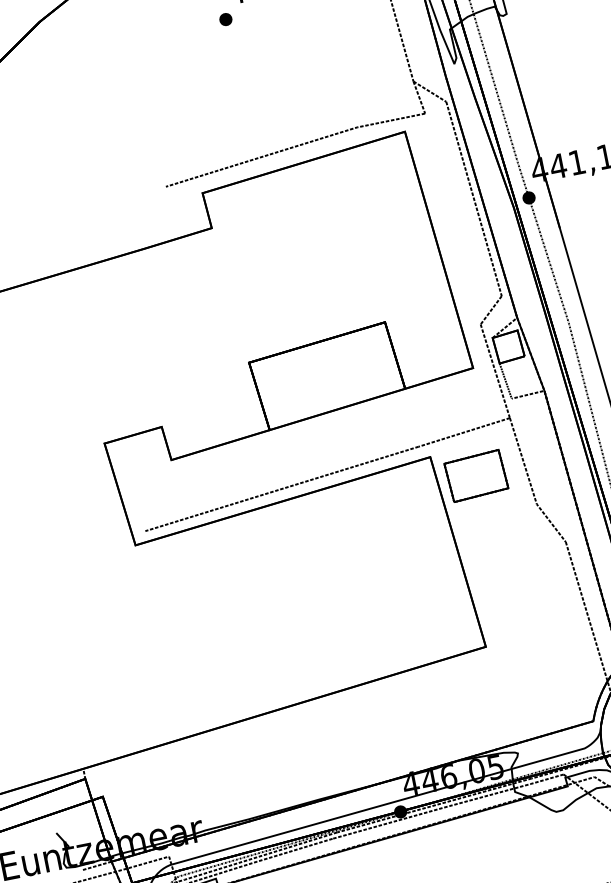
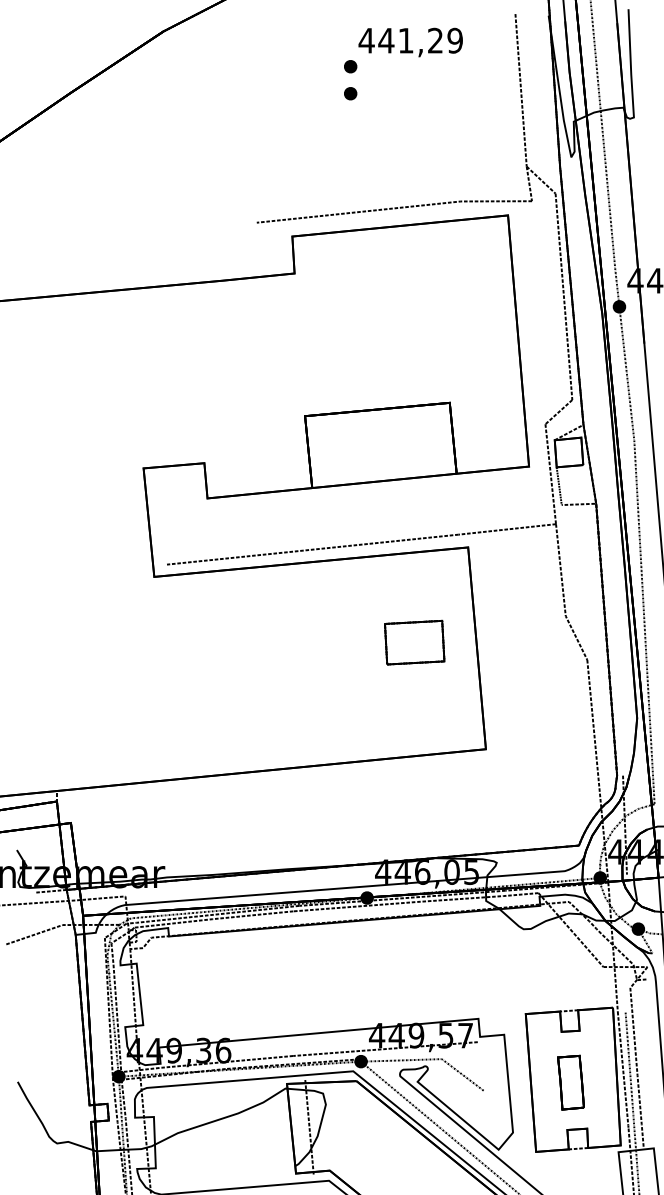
part: (230, 45) -> (350, 93), added
part: (476, 475) -> (414, 642), moved

